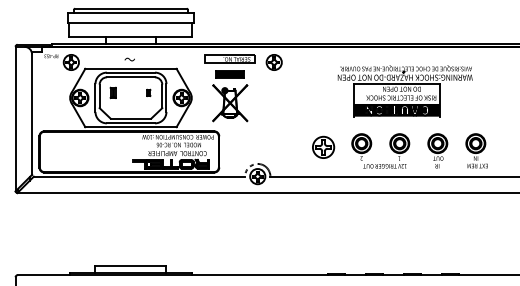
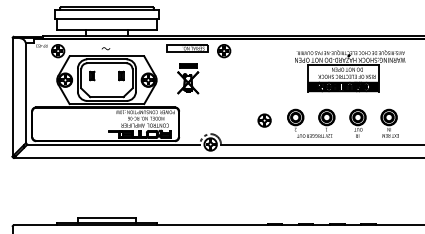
part: (404, 91) -> (349, 71), moved
part: (148, 92) -> (121, 75), size x1.67
part: (230, 96) -> (188, 78), size x0.71
part: (323, 147) -> (264, 120), size x0.71

